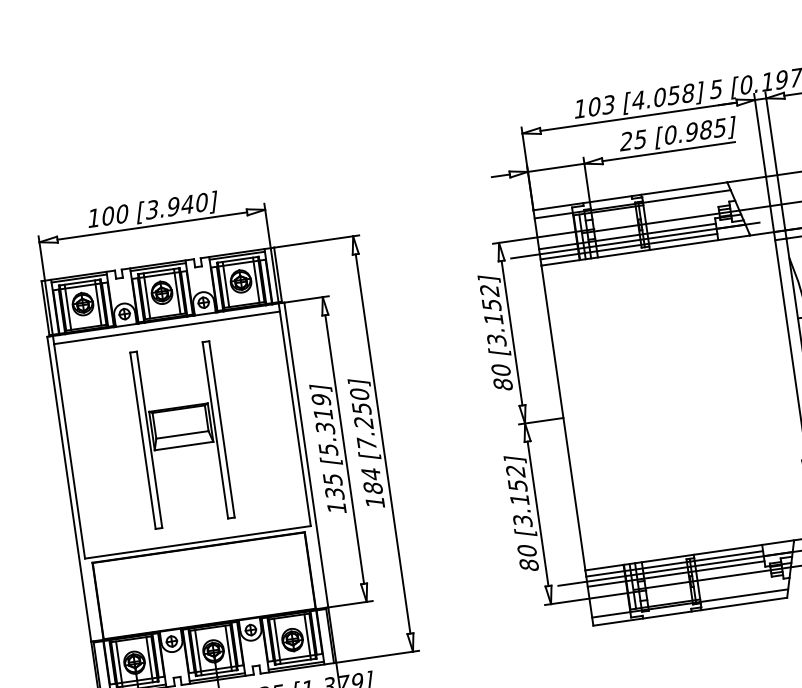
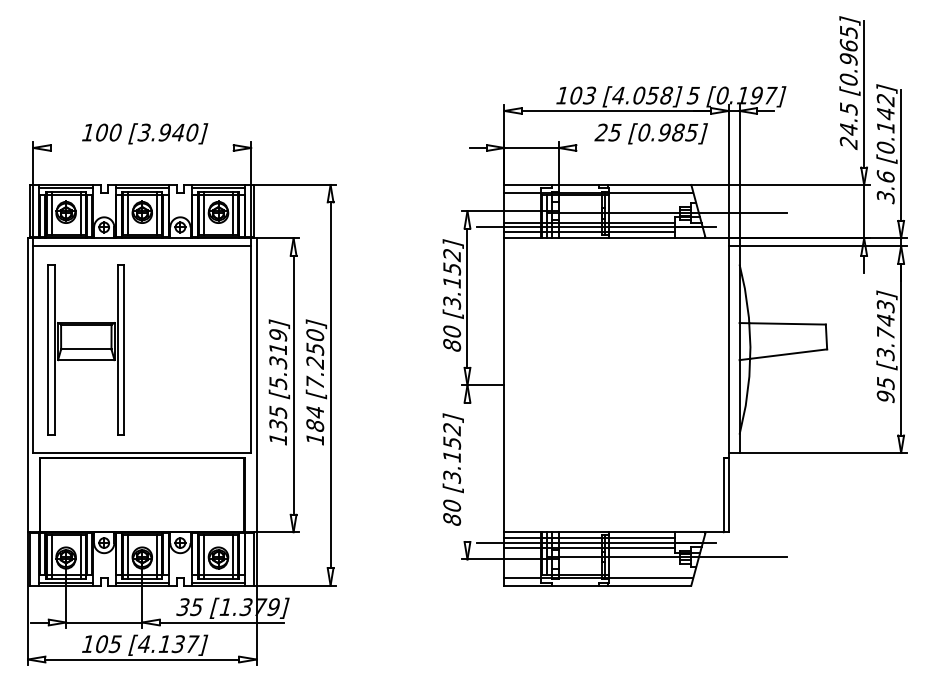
line: (668, 151) -> (640, 147), removed
line: (151, 225) -> (141, 147), removed
part: (181, 435) -> (85, 349), moved
line: (537, 512) -> (467, 471), removed

